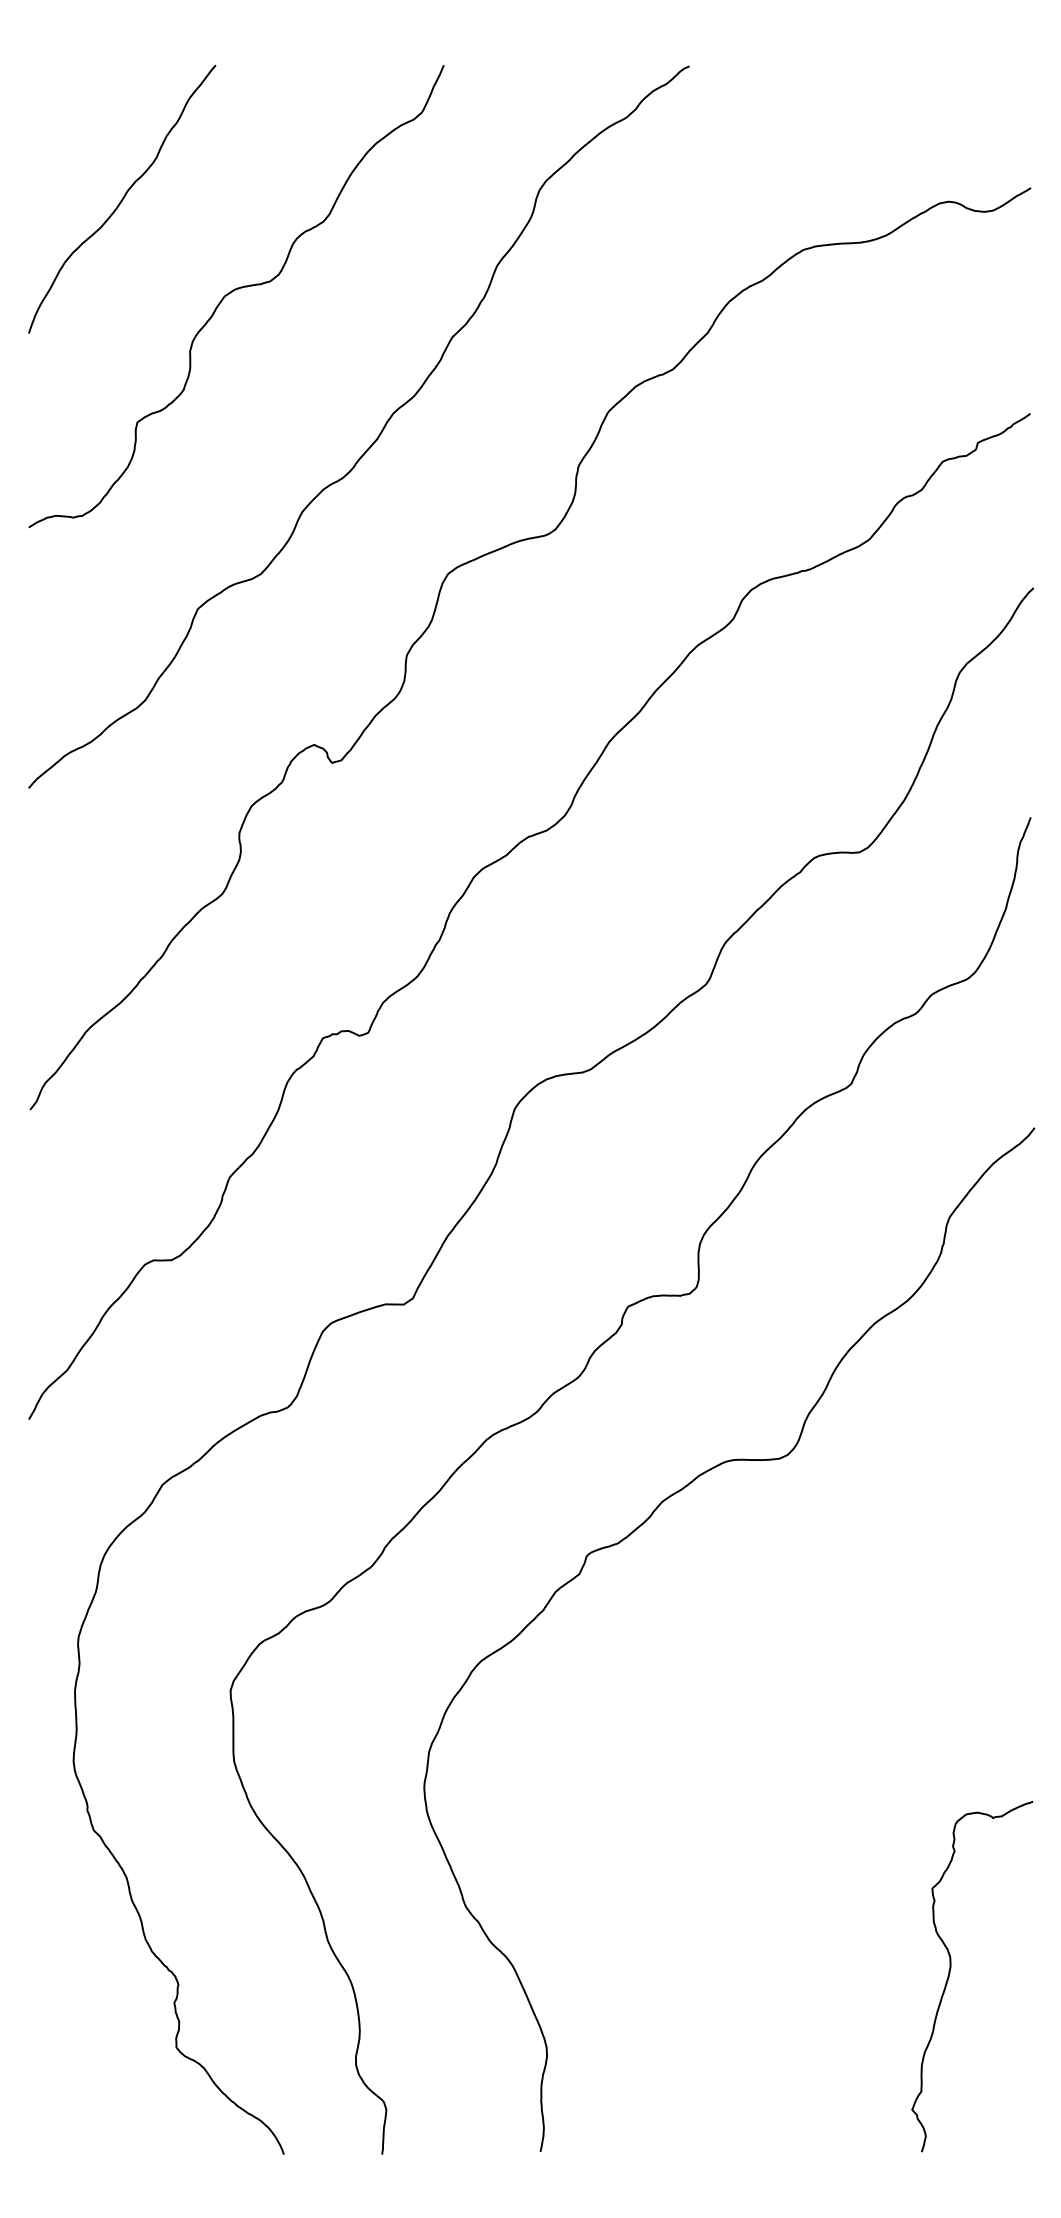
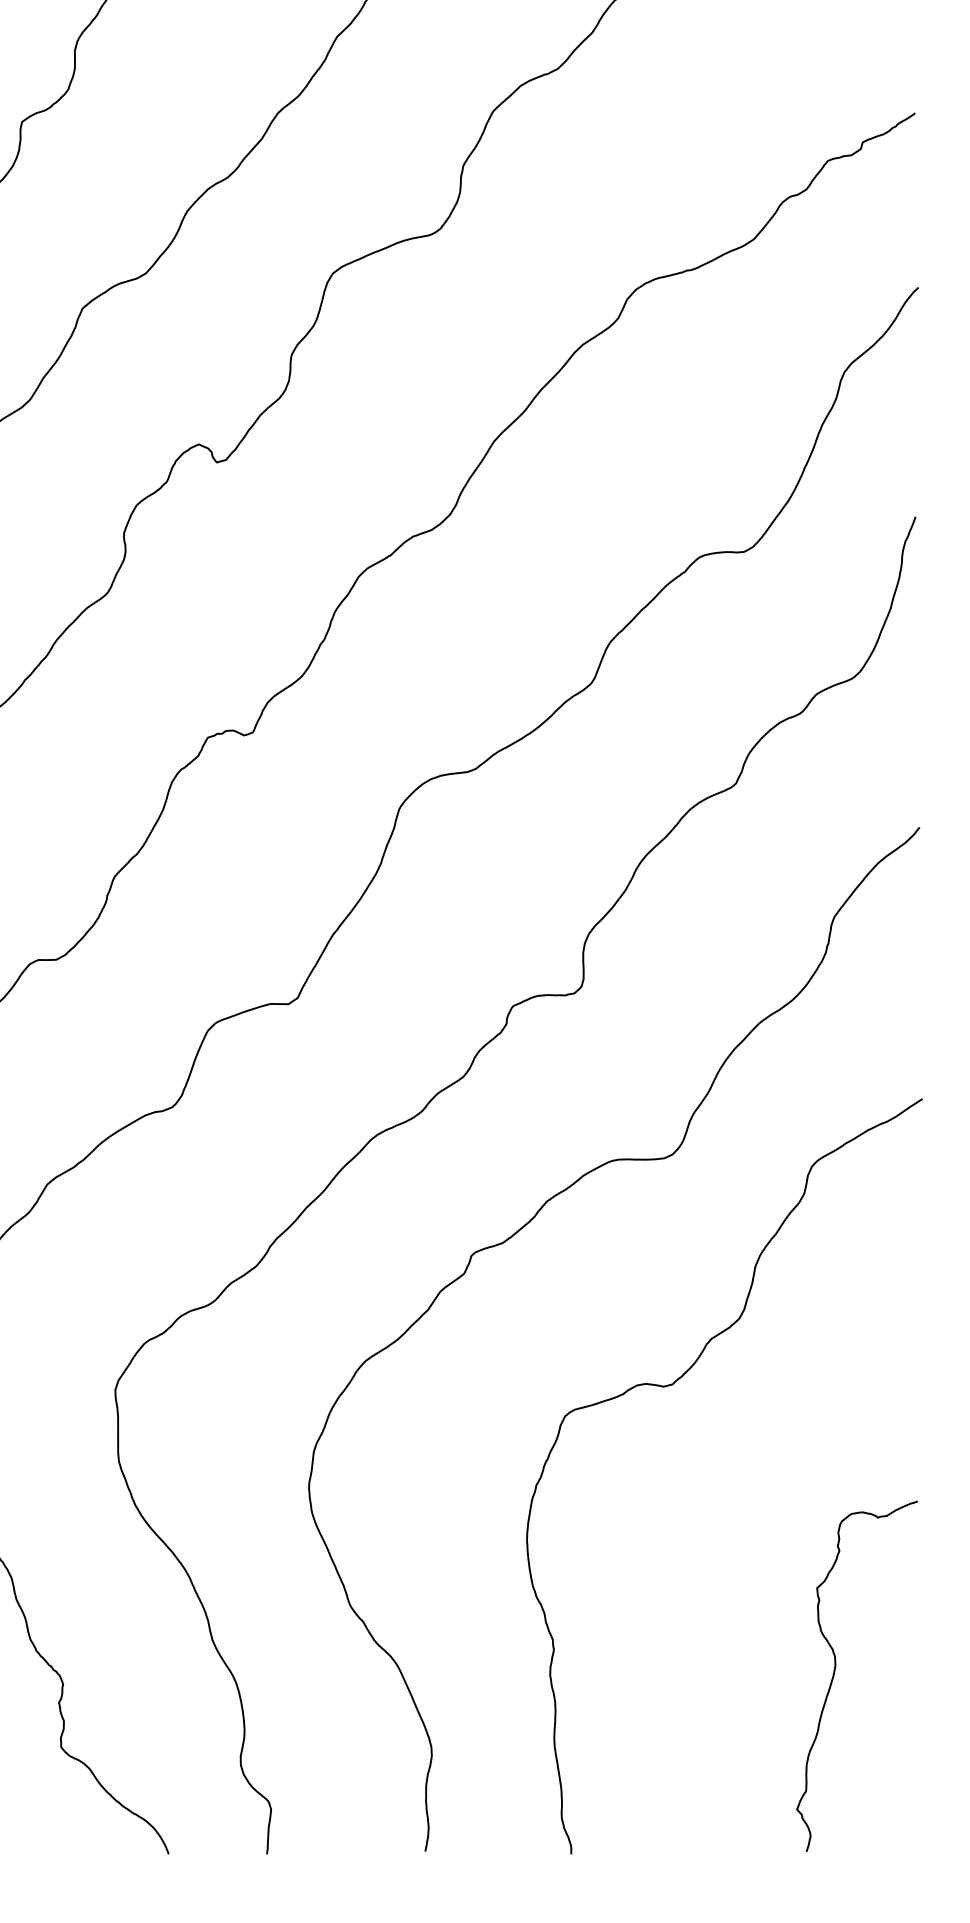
curve: (788, 1685) -> (673, 1385), added

